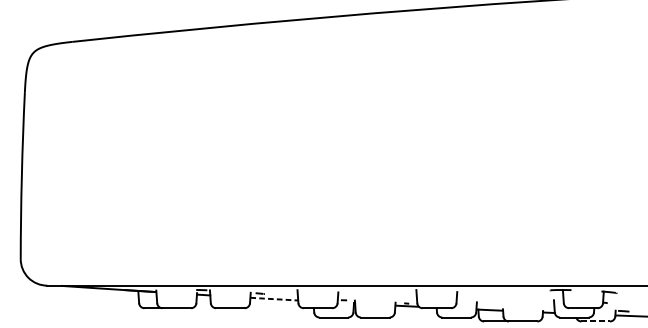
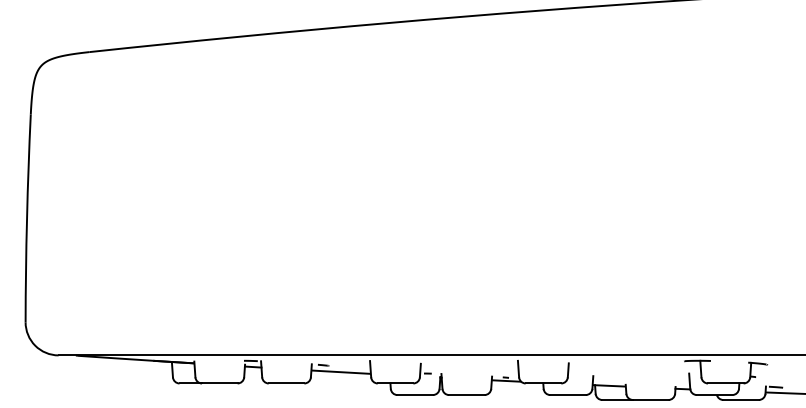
line: (274, 299) -> (341, 372), dashed -> solid
line: (596, 321) -> (741, 399), dashed -> solid

